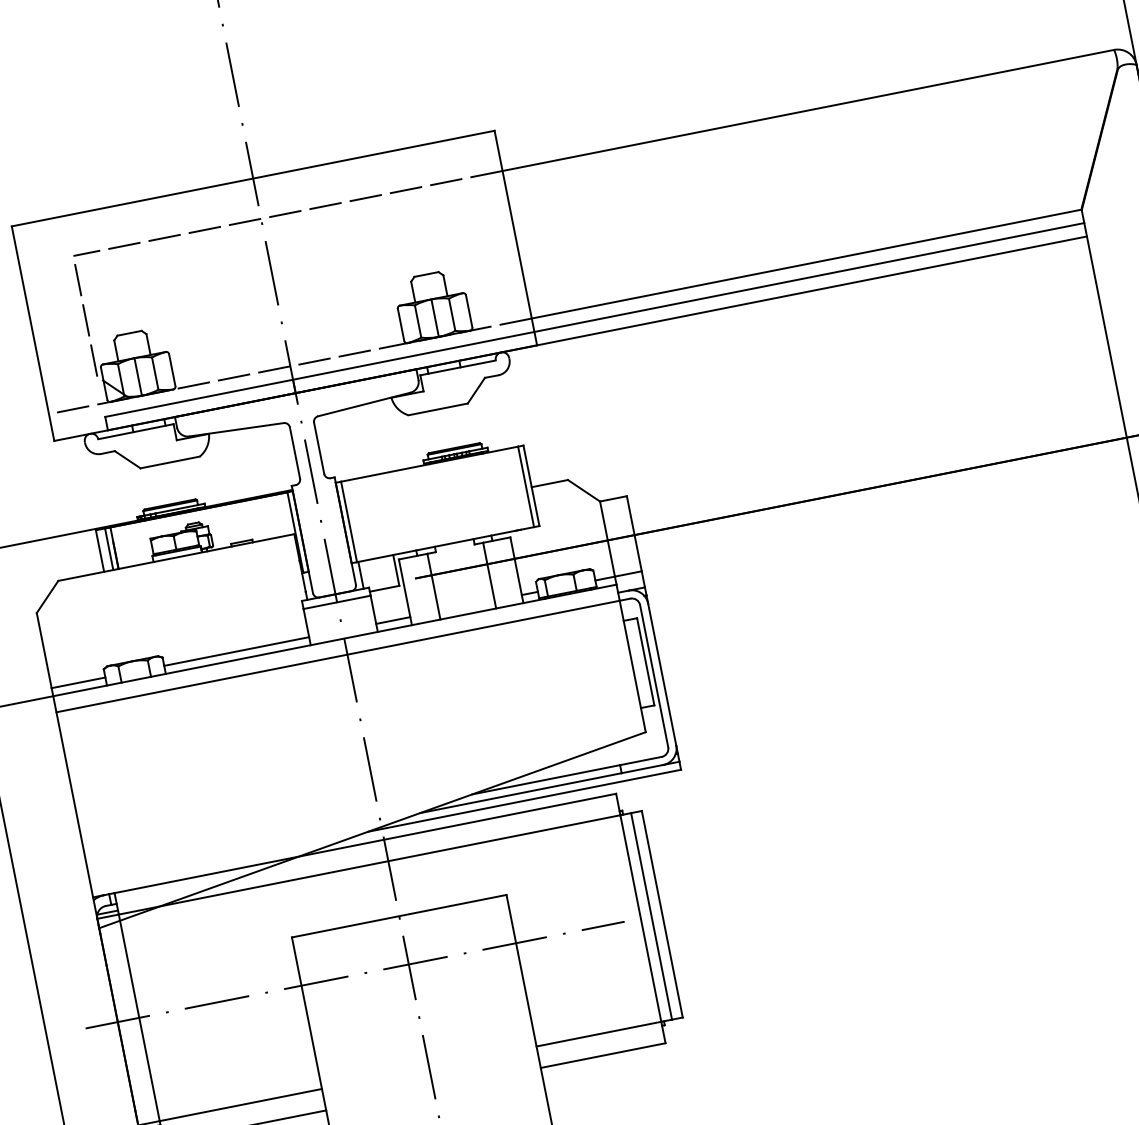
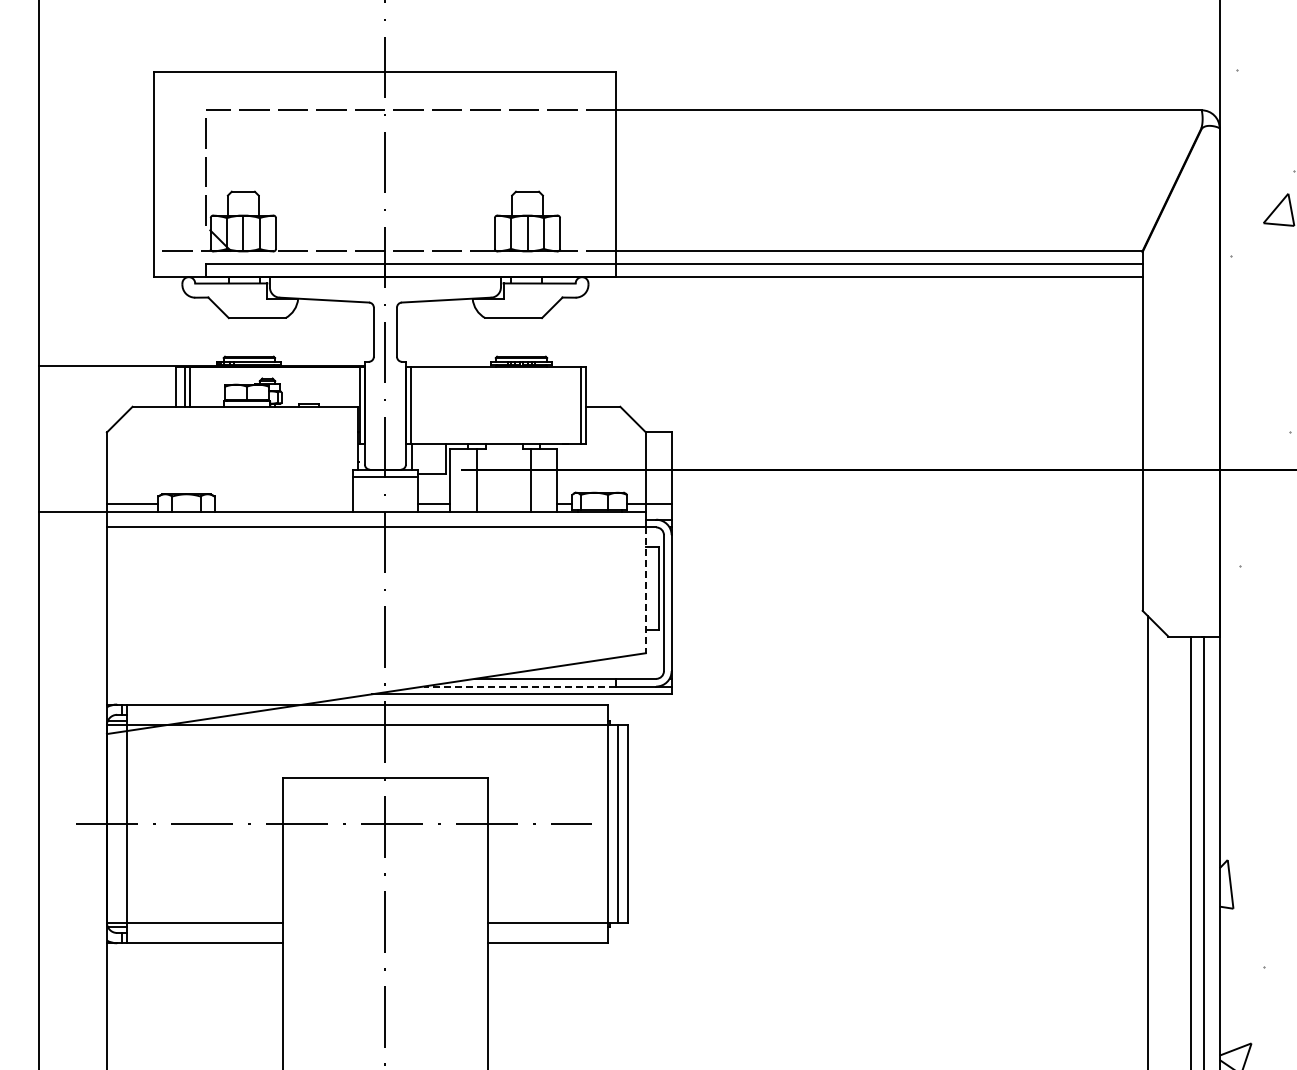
line: (236, 651) -> (283, 504), removed
line: (632, 666) -> (645, 590), solid -> dashed
line: (520, 793) -> (519, 686), solid -> dashed

